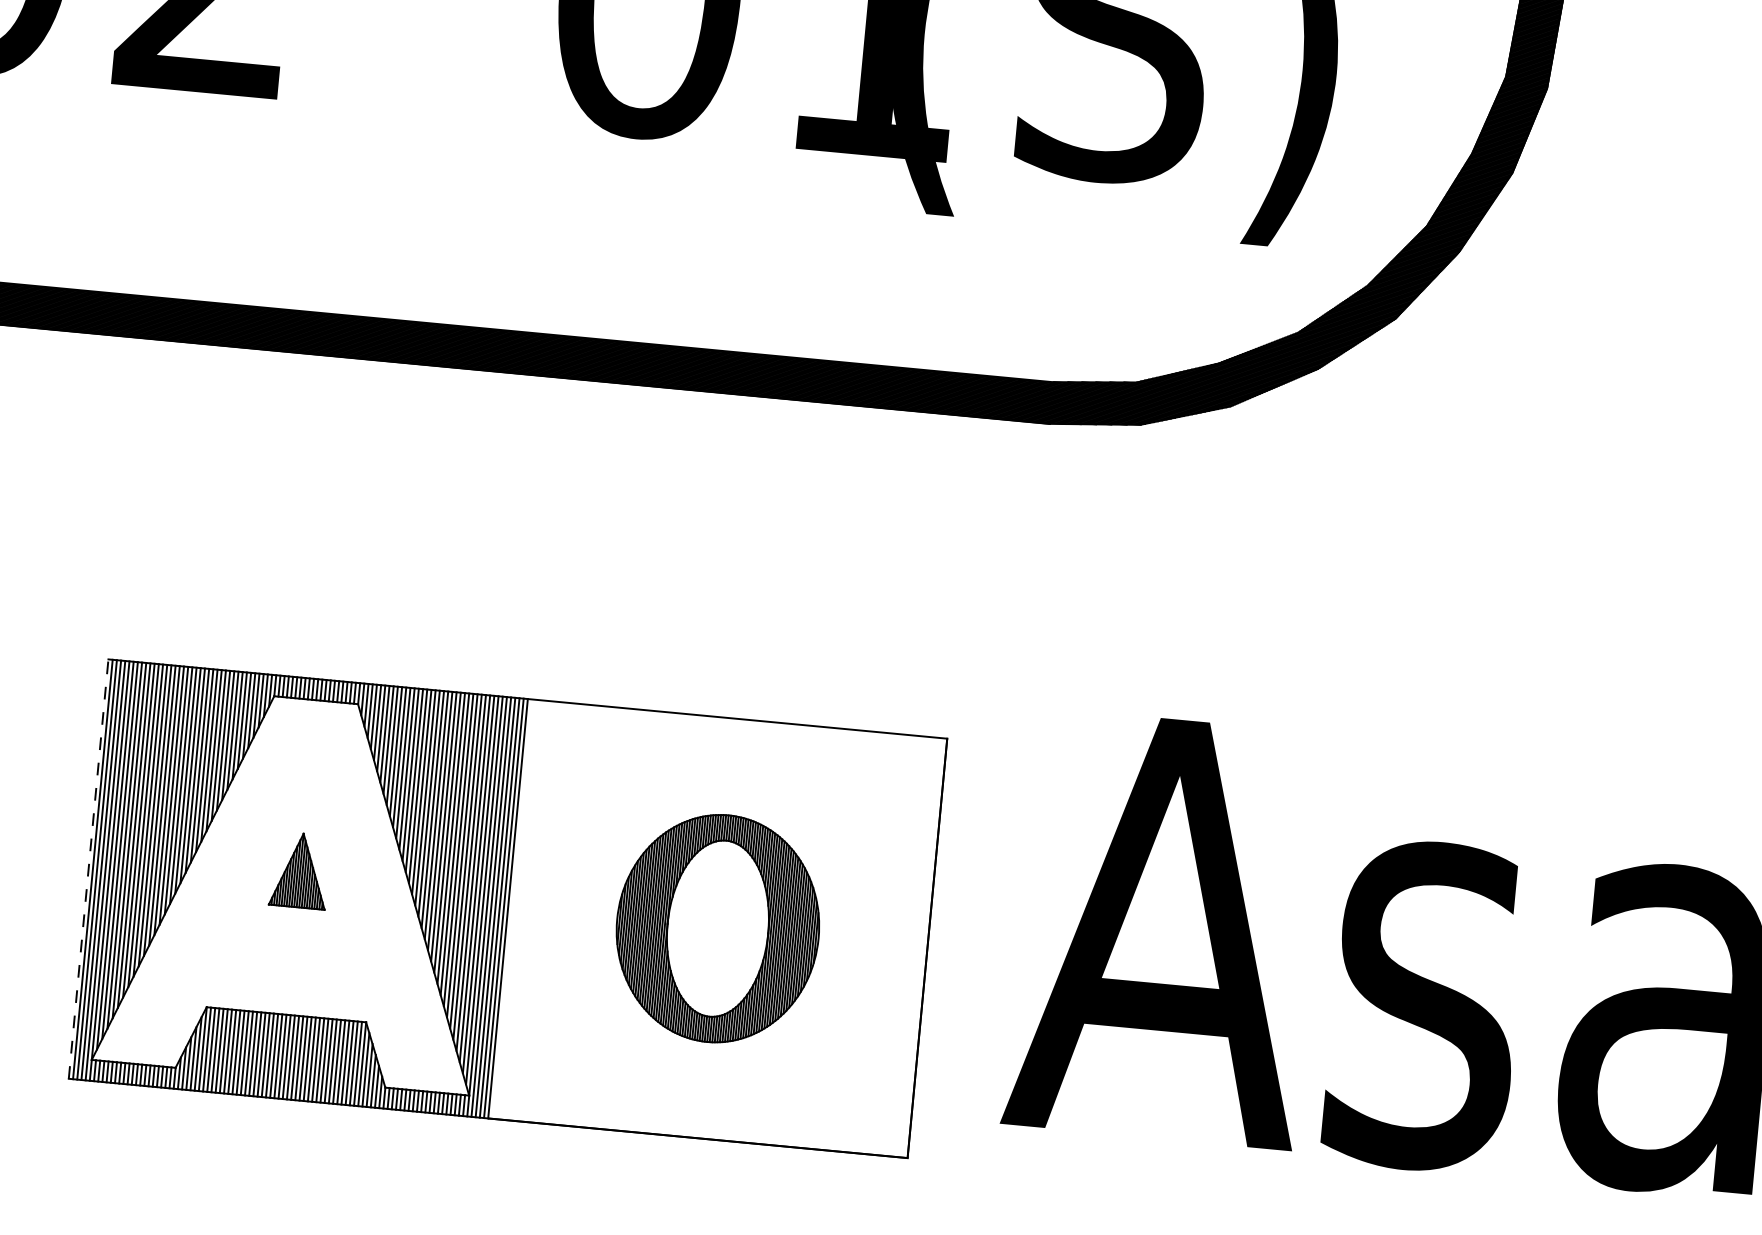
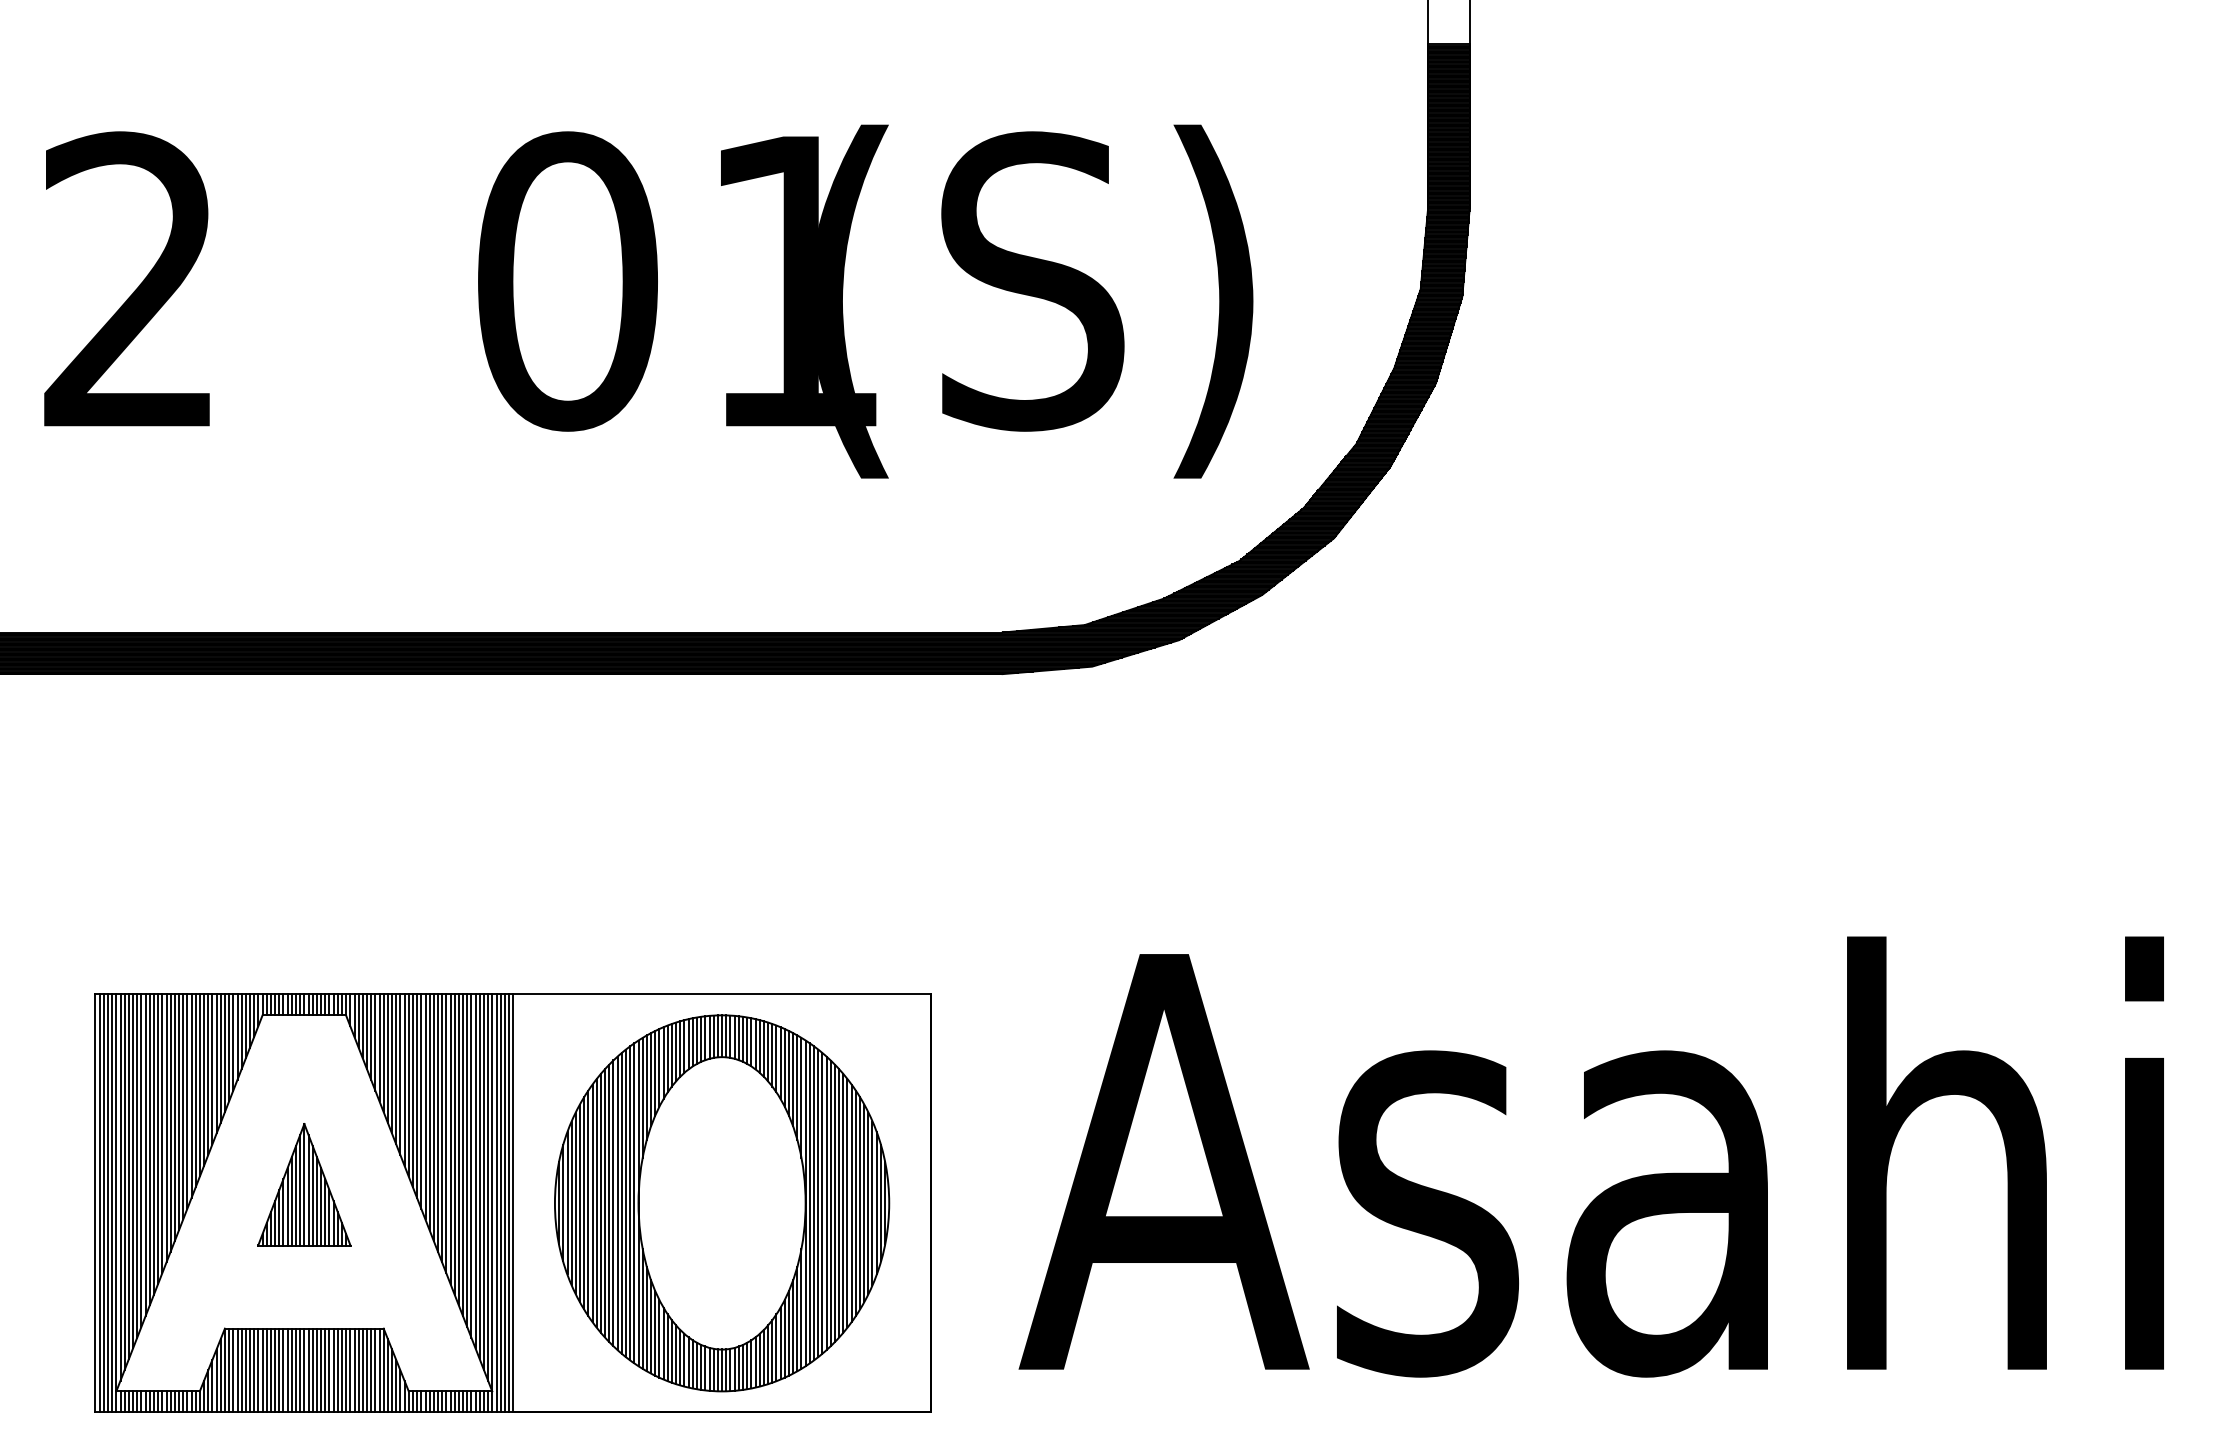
line: (88, 869) -> (95, 1203), dashed -> solid
part: (300, 870) -> (304, 1184), size x1.67
part: (718, 928) -> (722, 1203), size x1.67

